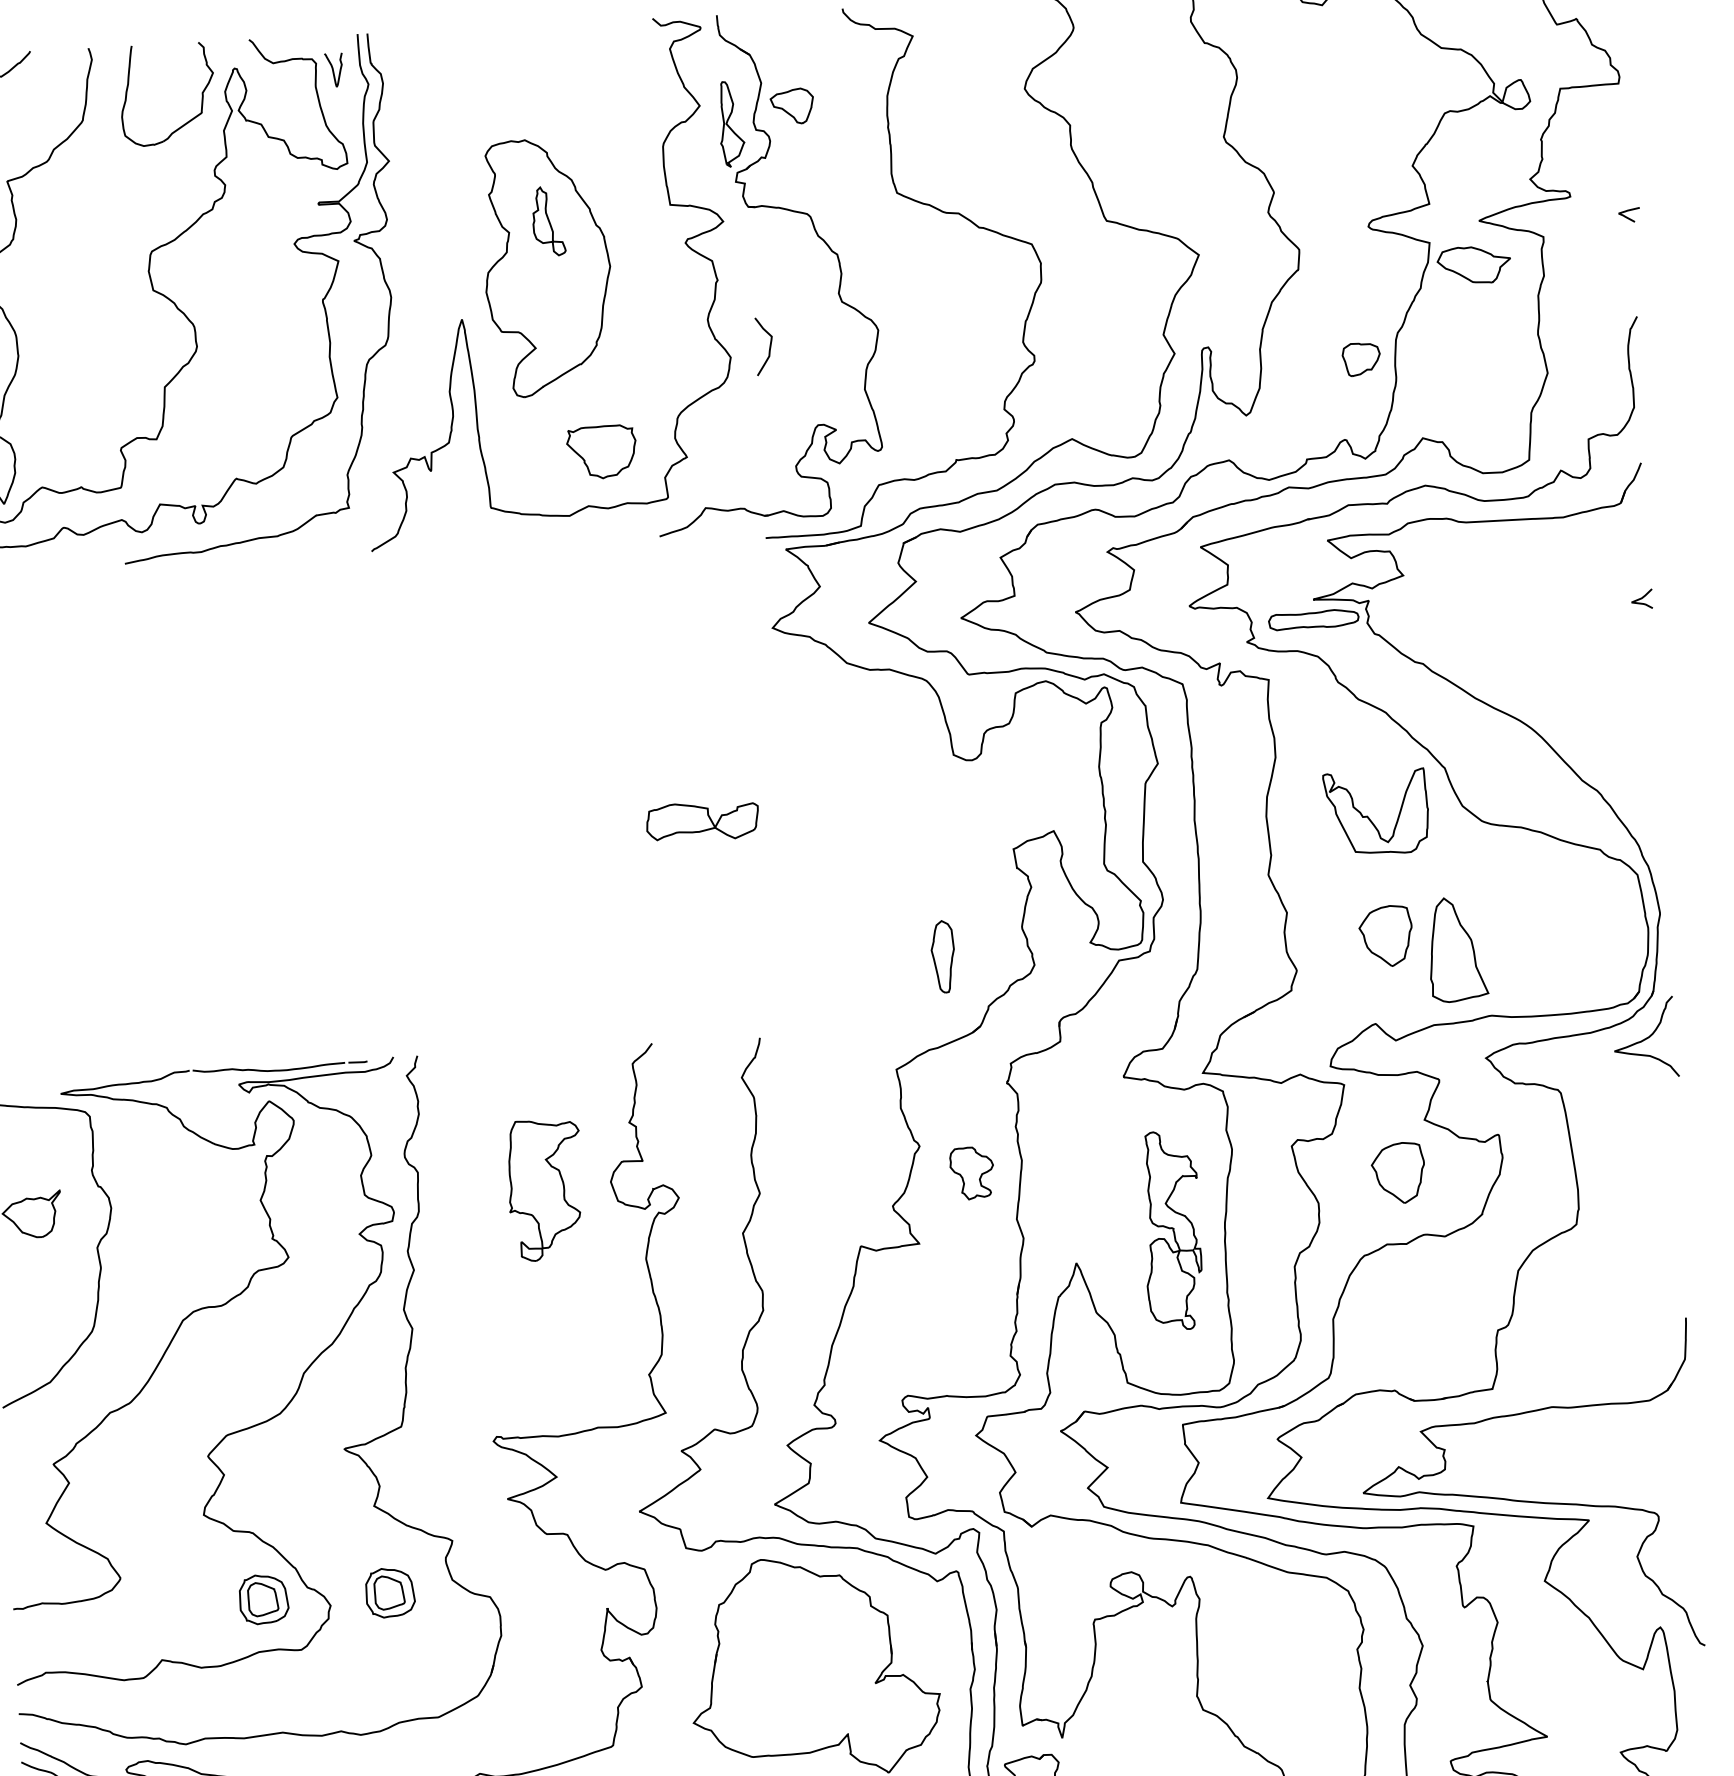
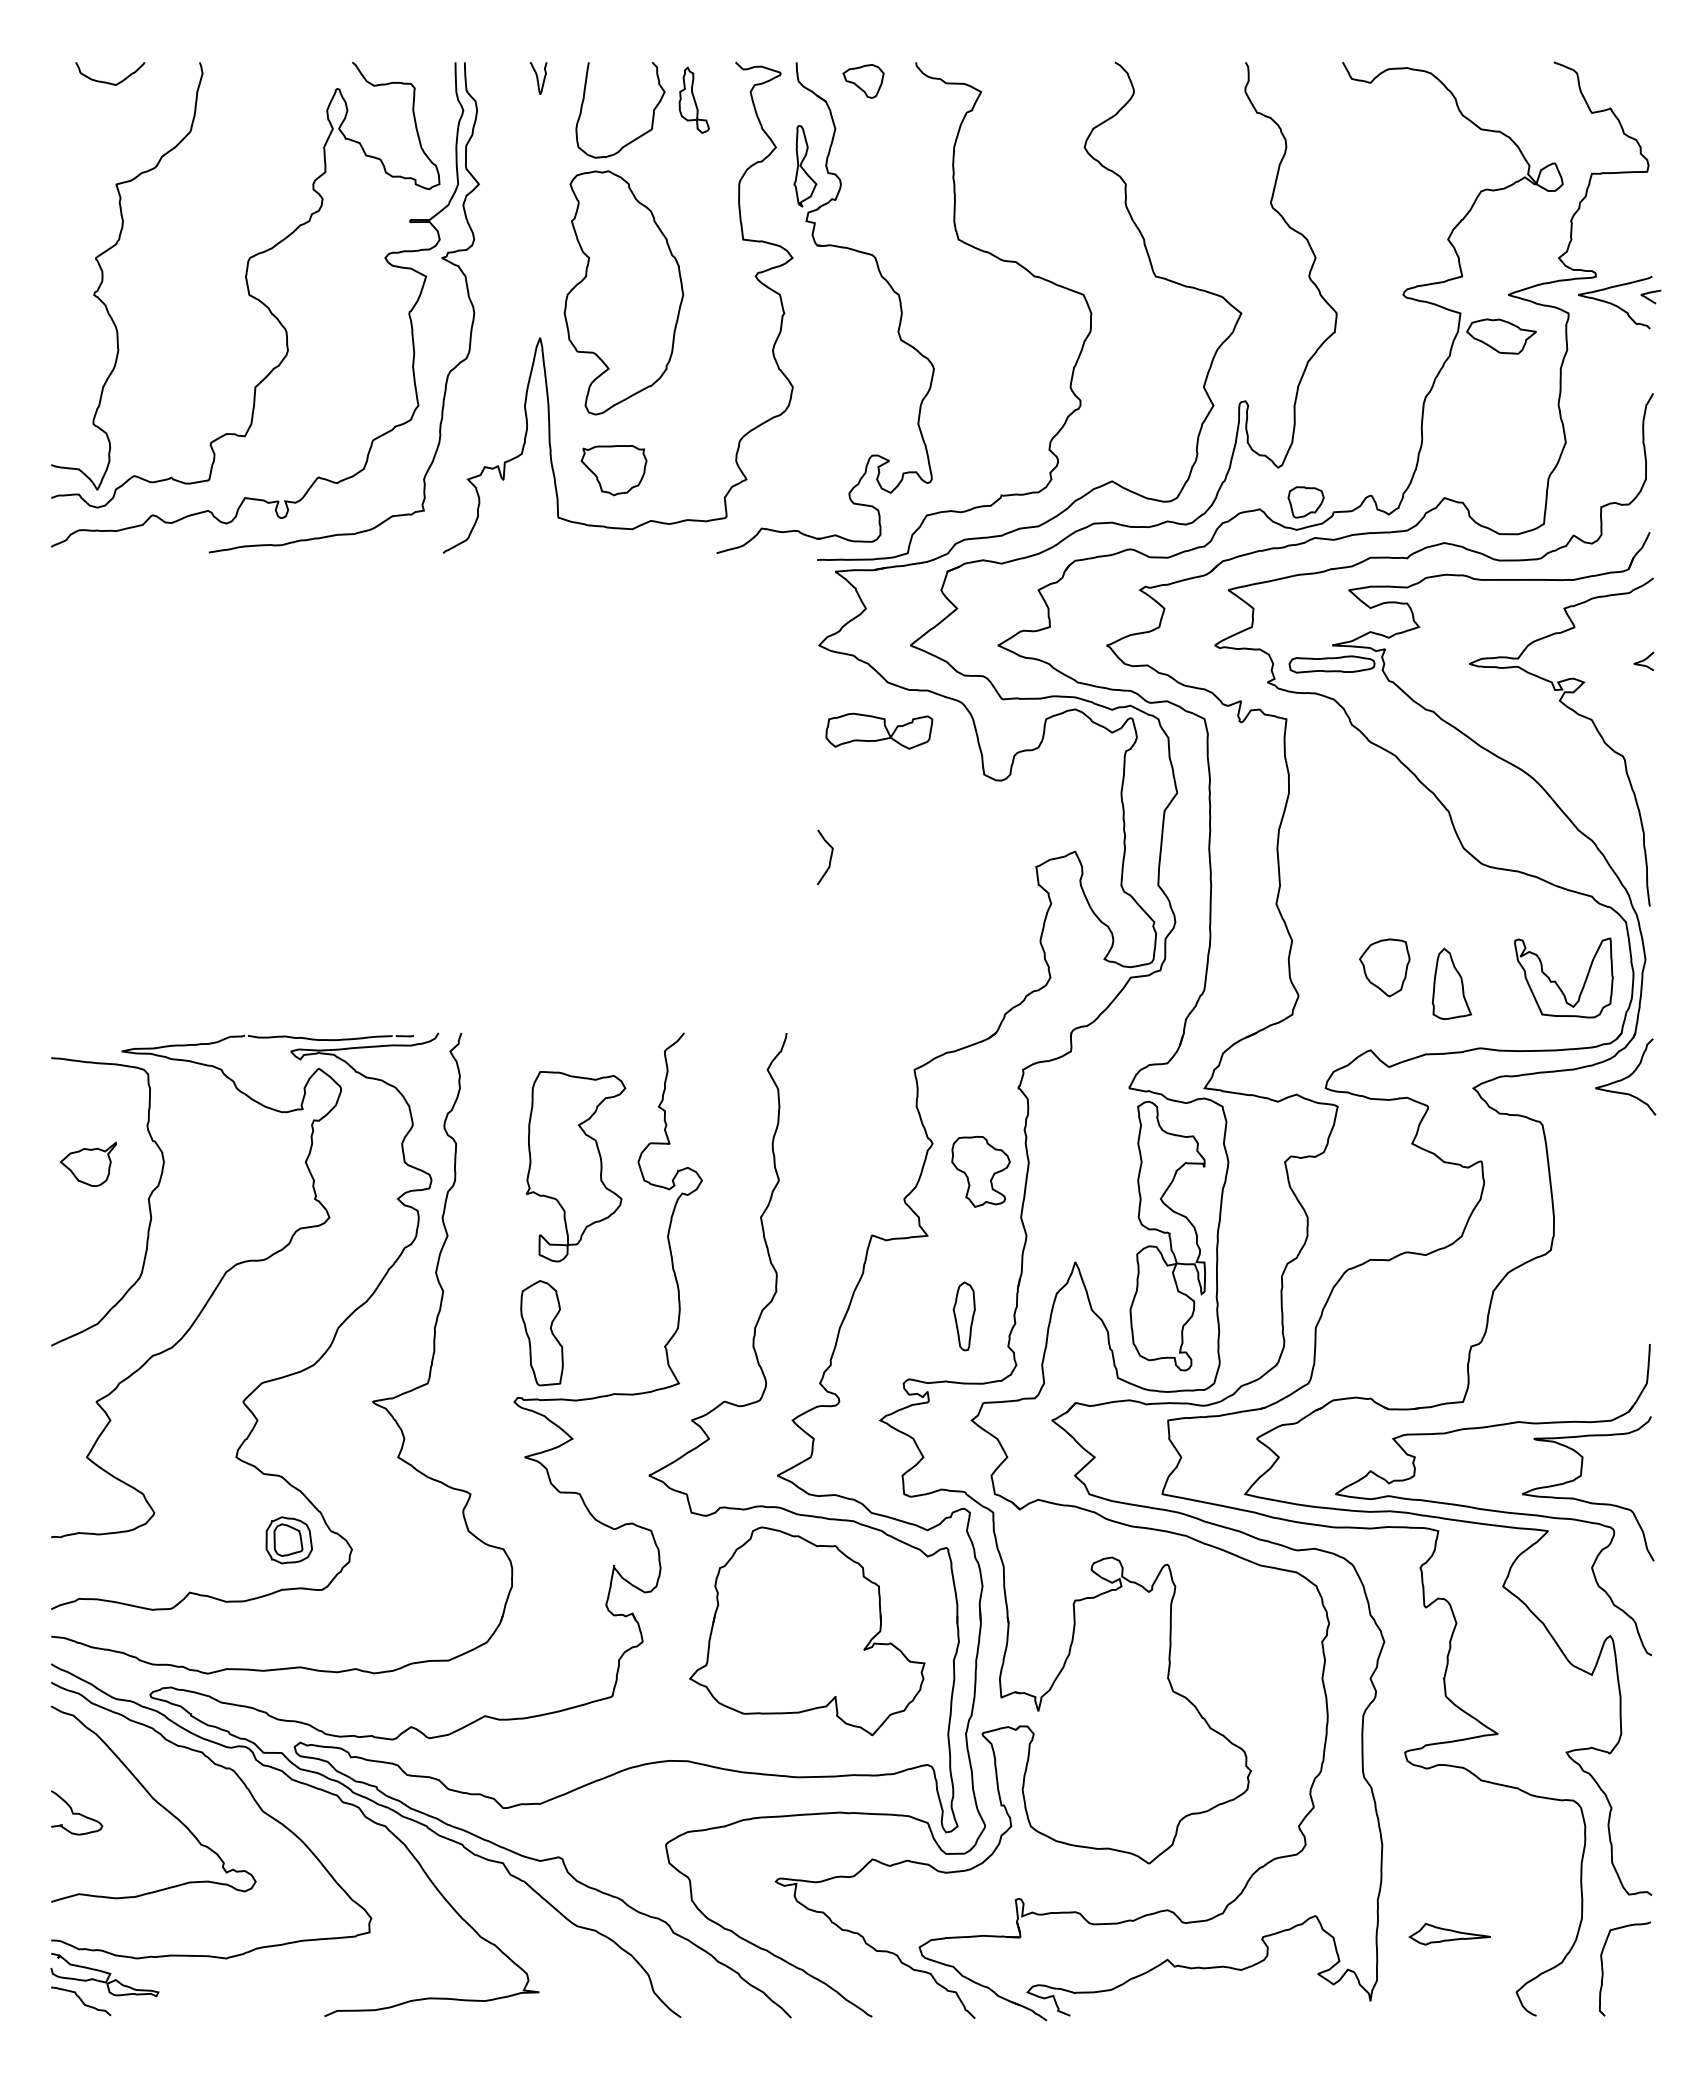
curve: (334, 70) -> (538, 78), moved
part: (792, 106) -> (863, 81), moved
part: (185, 122) -> (636, 137), moved
part: (547, 220) -> (693, 99), moved
curve: (1592, 225) -> (1615, 304), added
curve: (768, 348) -> (829, 859), moved
part: (1360, 359) -> (1305, 502), moved
part: (601, 452) -> (613, 470), moved
curve: (1573, 658) -> (1576, 714), added
part: (1368, 816) -> (1556, 981), moved
part: (702, 820) -> (879, 730), moved
part: (1457, 949) -> (1451, 983), size x0.71
part: (942, 957) -> (963, 1316), moved
part: (971, 1172) -> (980, 1171), size x1.43
part: (1398, 1172) -> (1384, 1192), removed
part: (544, 1190) -> (575, 1166), size x1.43
part: (1172, 1230) -> (1167, 1235), size x1.43
part: (518, 1367) -> (541, 1333), added
curve: (1626, 1486) -> (1585, 1500), added
part: (389, 1593) -> (408, 1540), removed

